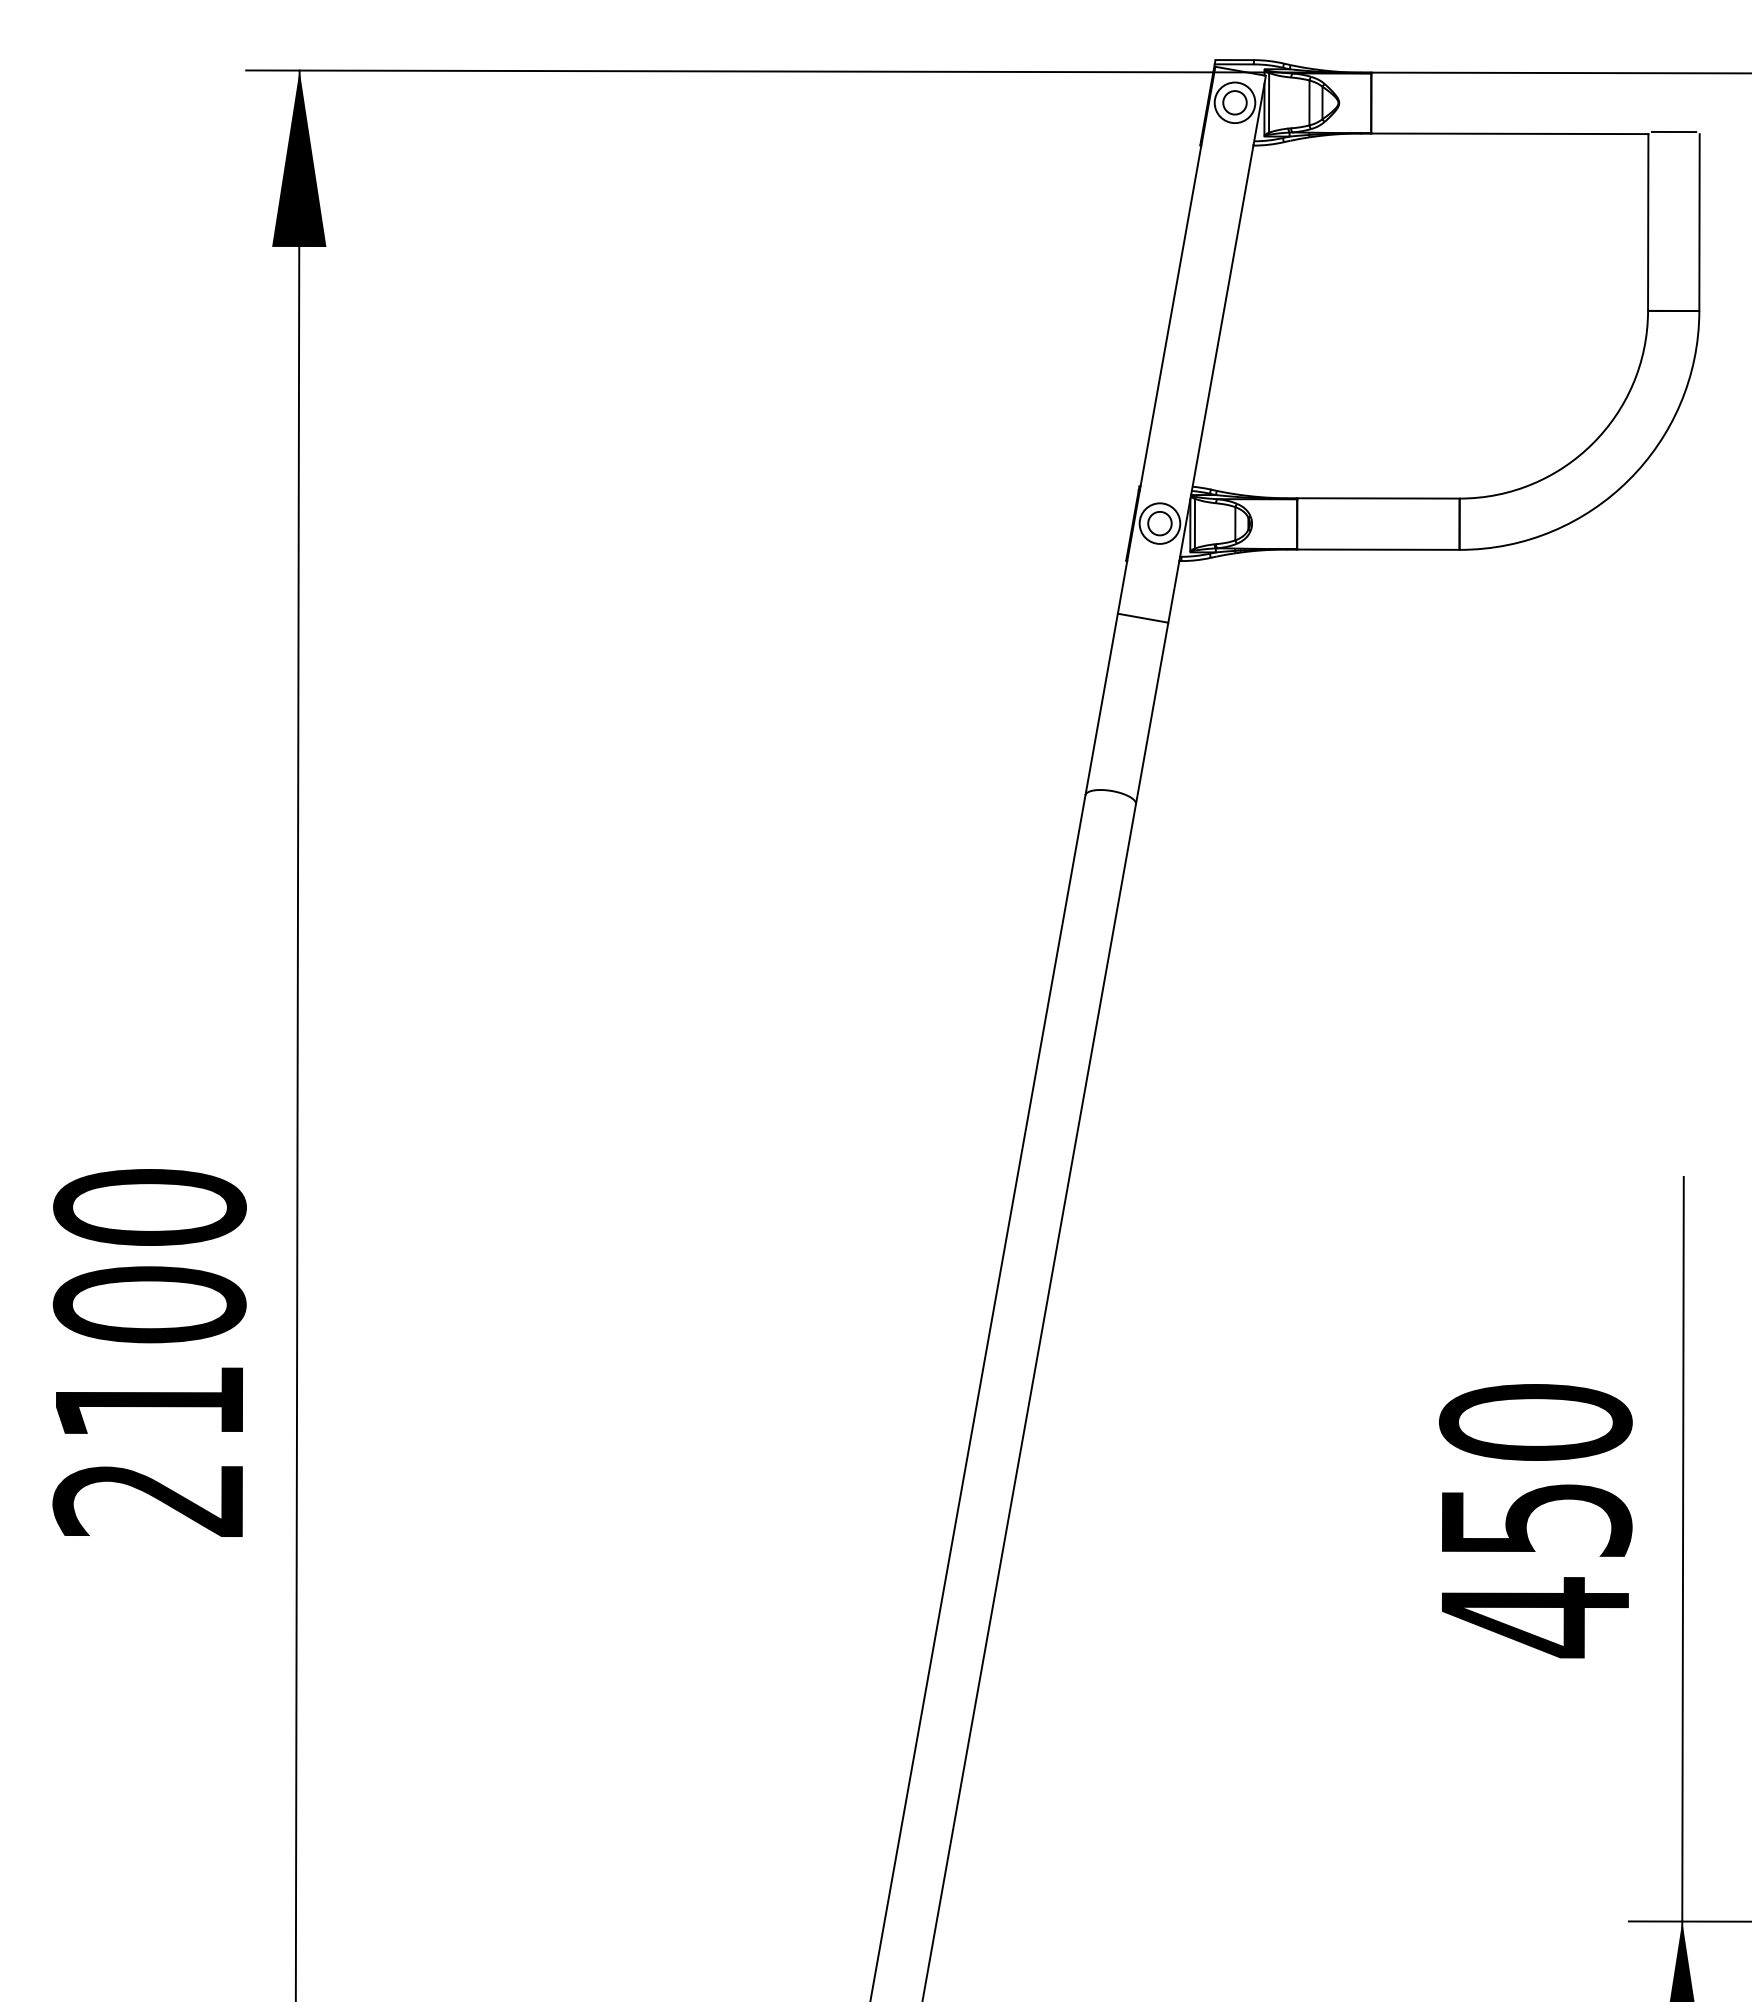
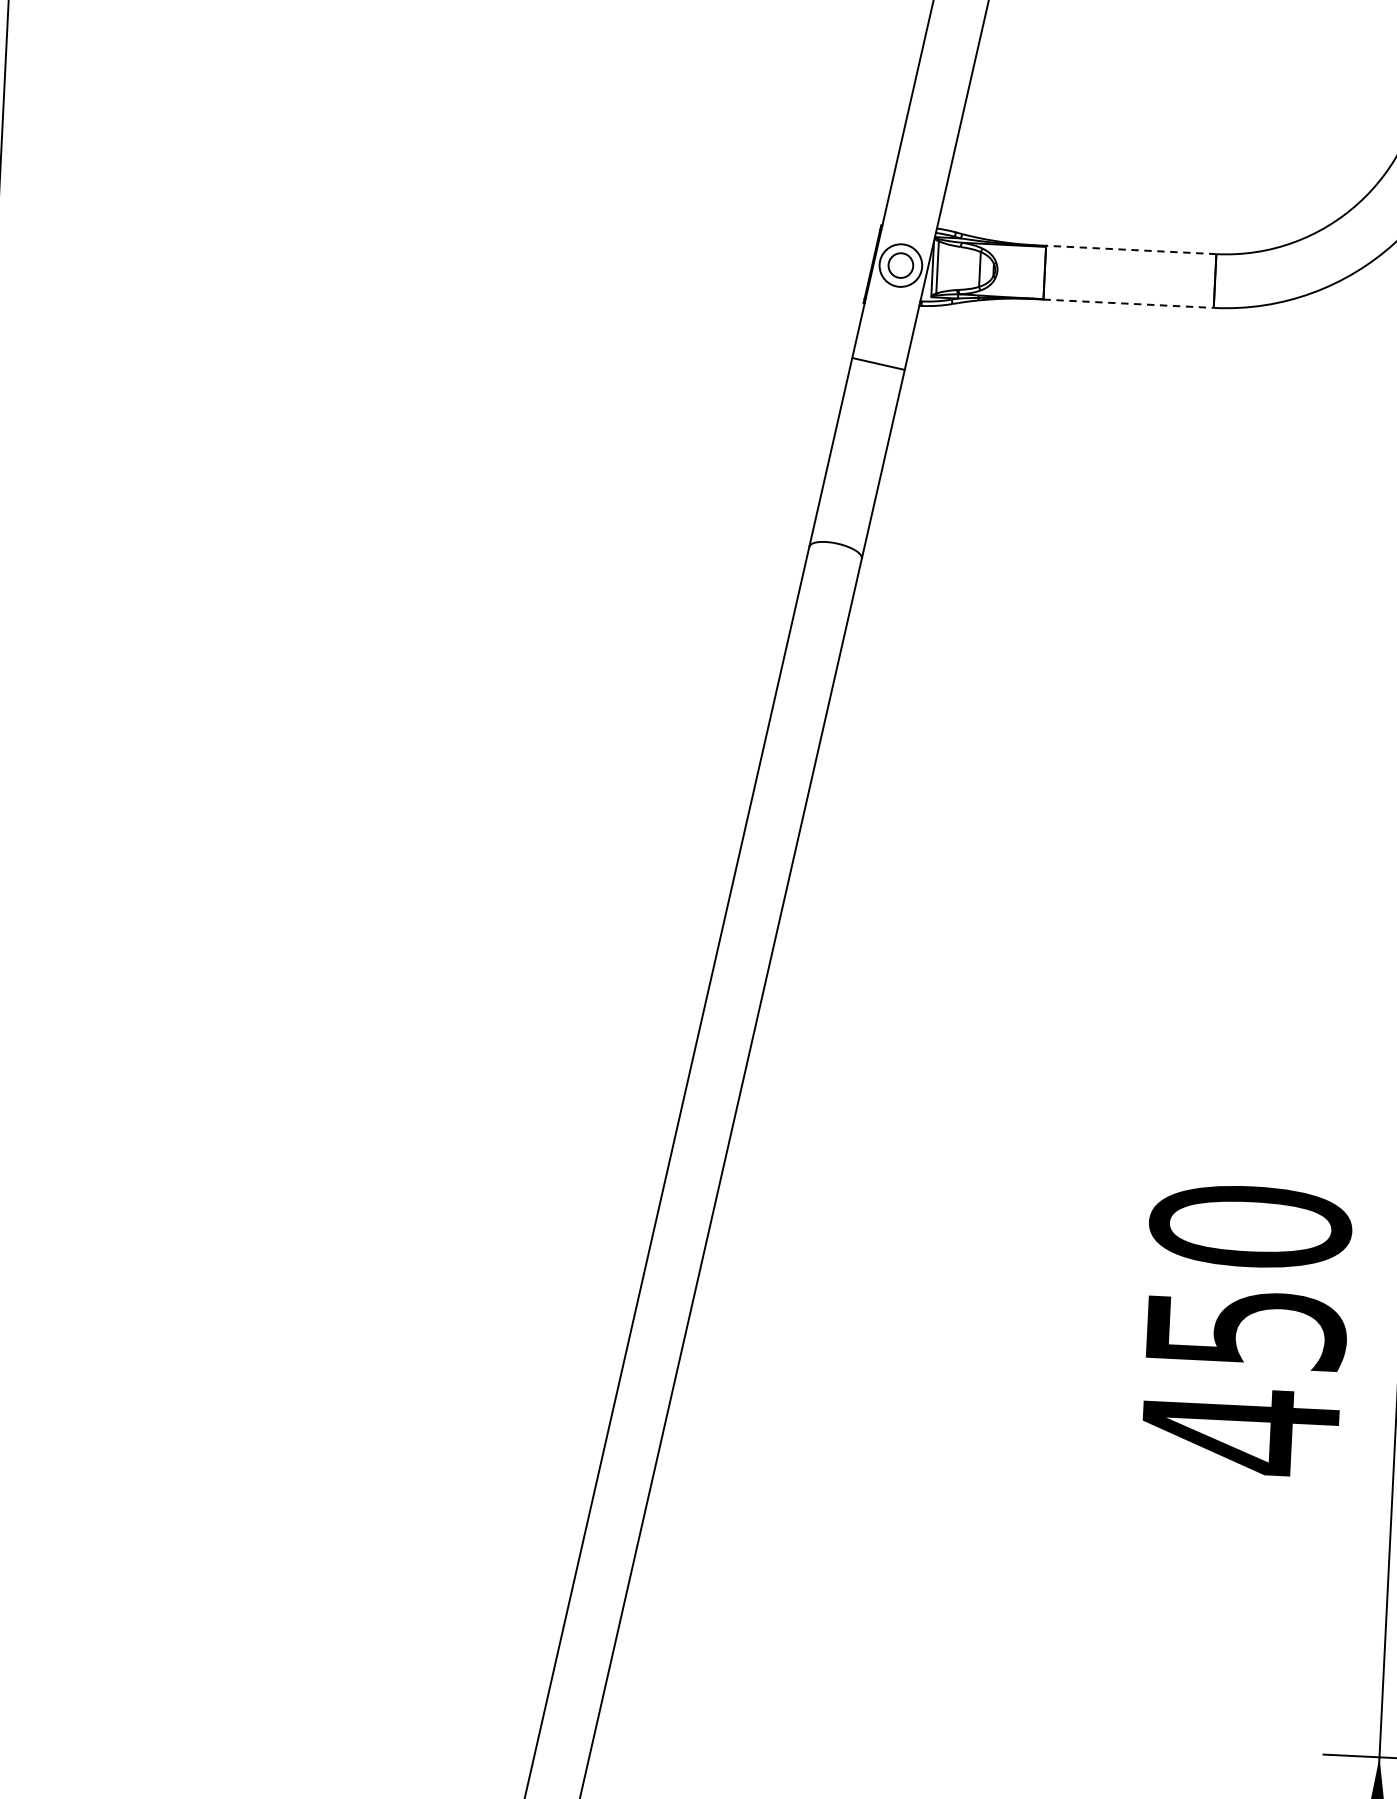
line: (1377, 498) -> (1130, 250), solid -> dashed
line: (1378, 549) -> (1128, 303), solid -> dashed

